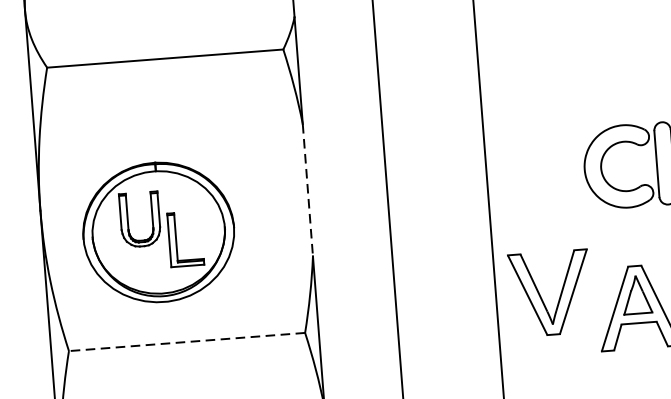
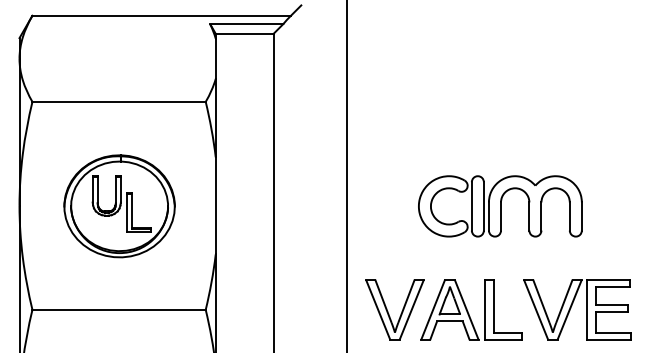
line: (307, 189) -> (215, 205), dashed -> solid
part: (158, 232) -> (119, 206), moved
part: (541, 296) -> (388, 311), moved
line: (187, 341) -> (119, 309), dashed -> solid

